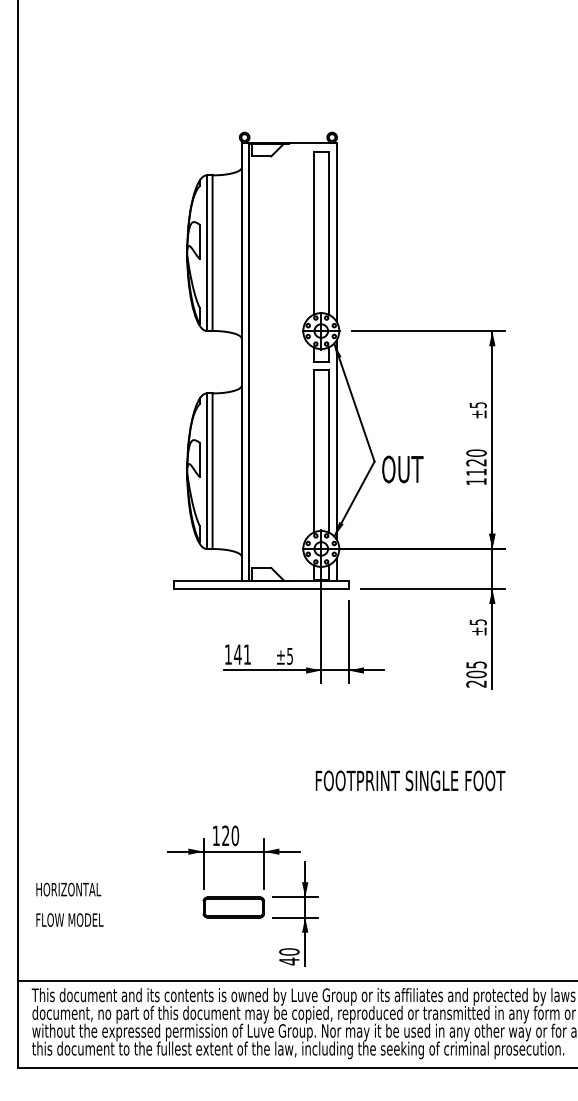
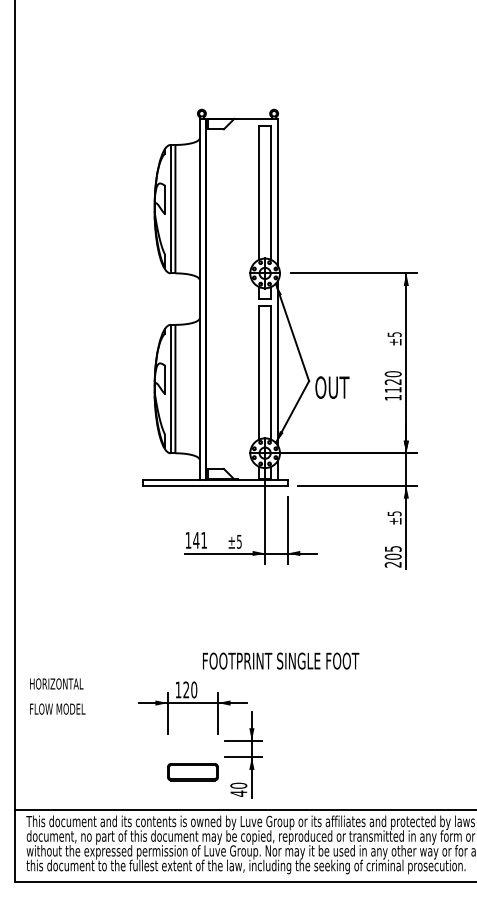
text: (410, 780) -> (280, 660), moved
text: (69, 904) -> (57, 696), moved
part: (233, 907) -> (192, 772), moved

